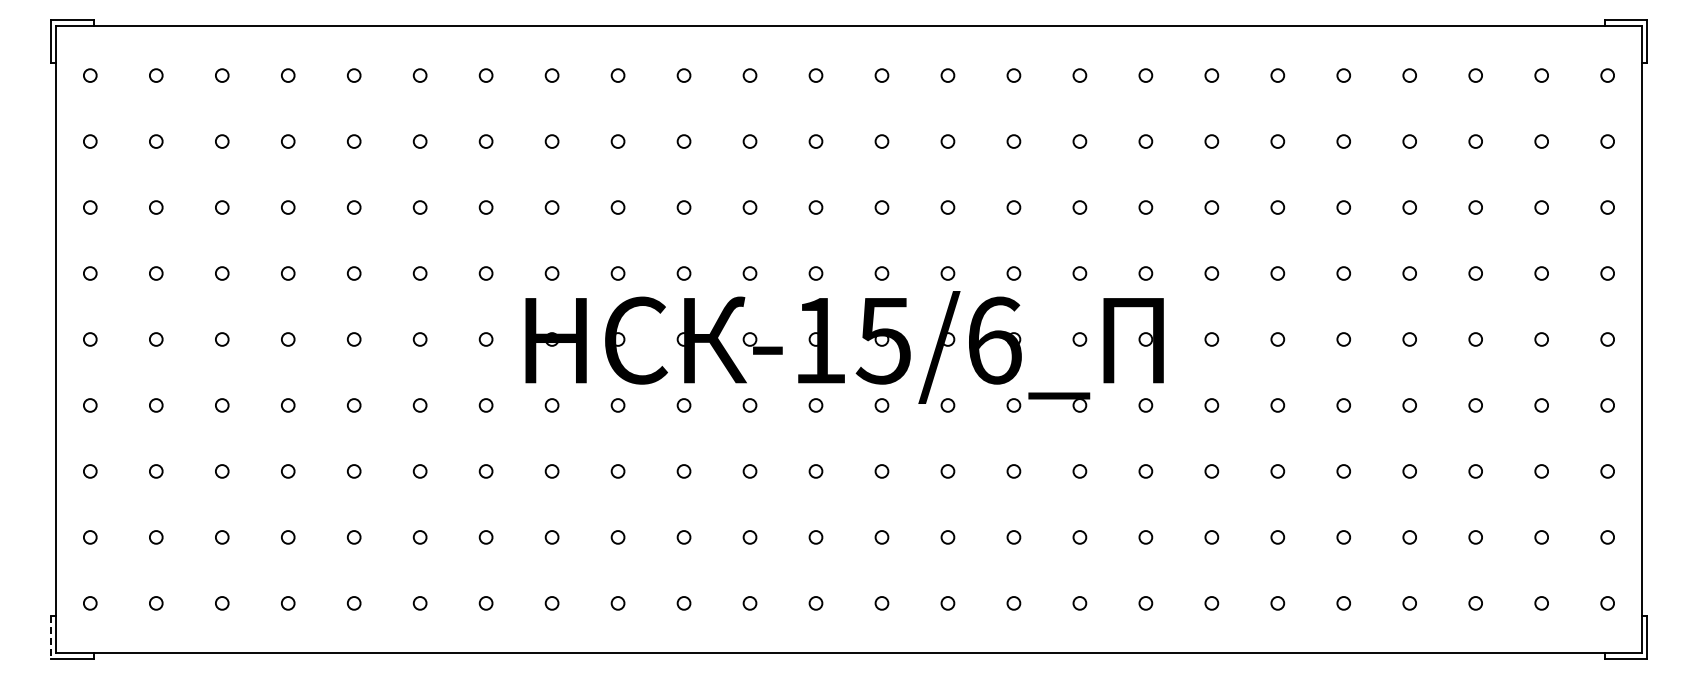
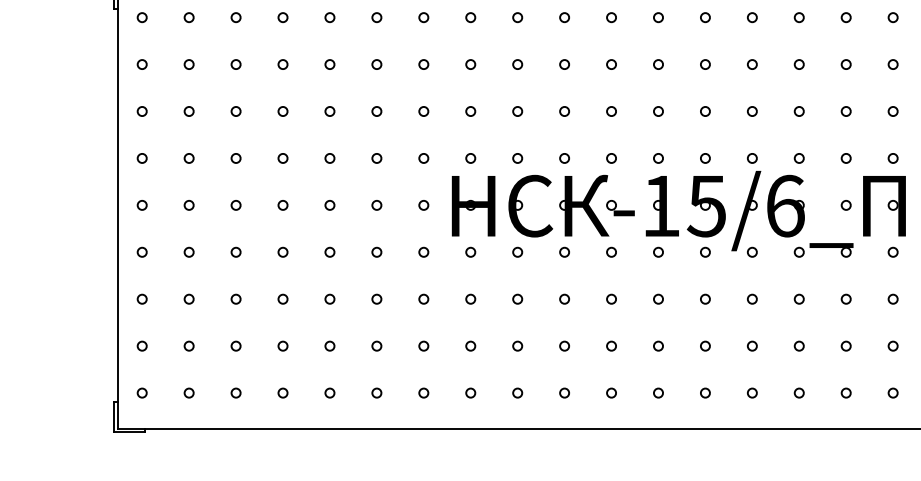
line: (50, 637) -> (113, 417), dashed -> solid

